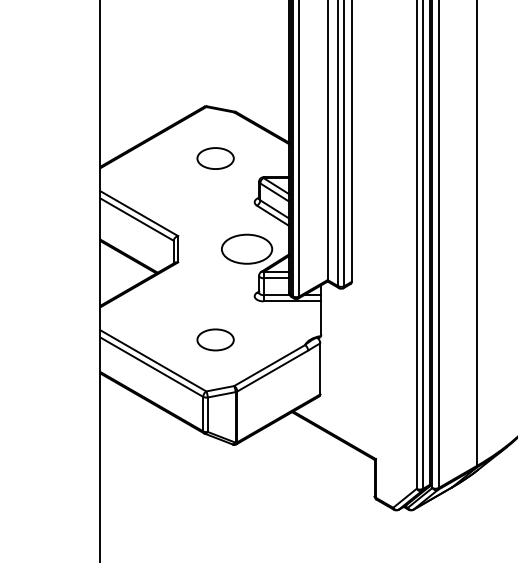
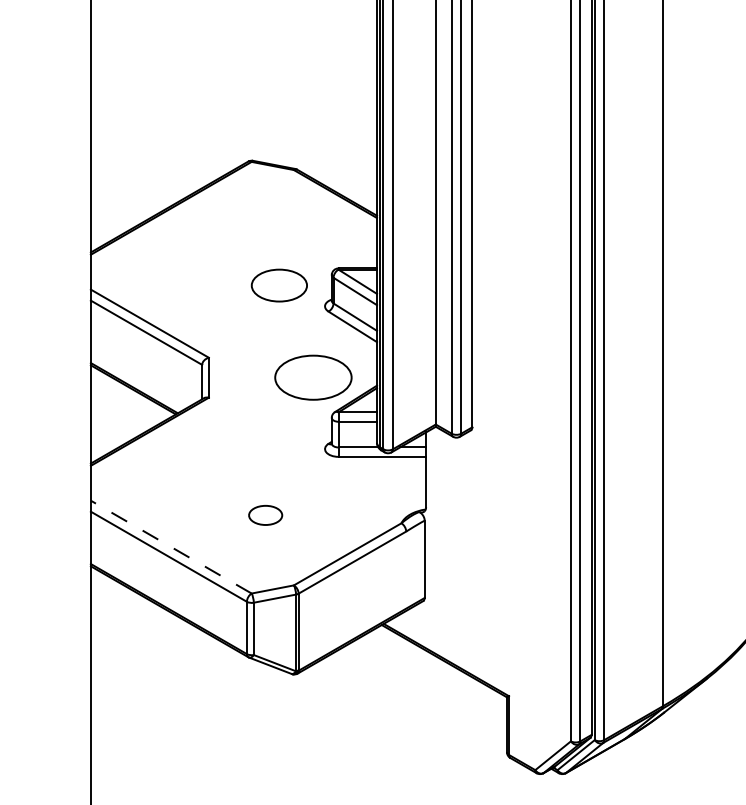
part: (215, 158) -> (279, 285), moved
part: (215, 339) -> (265, 514), size x0.6
line: (152, 360) -> (169, 546), solid -> dashed

